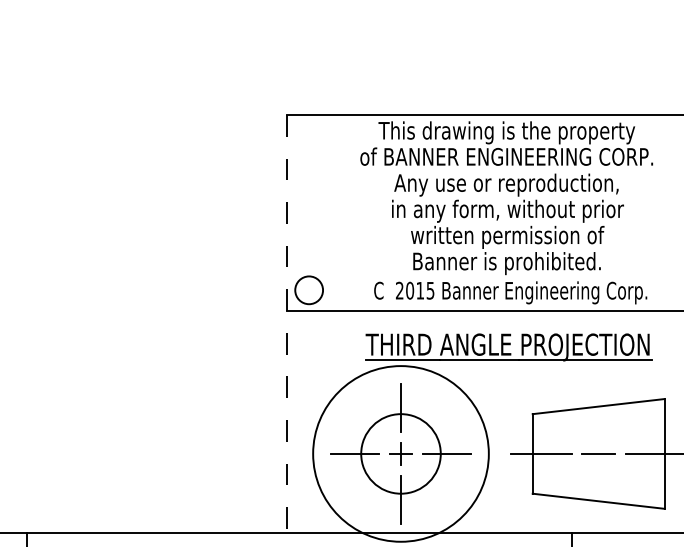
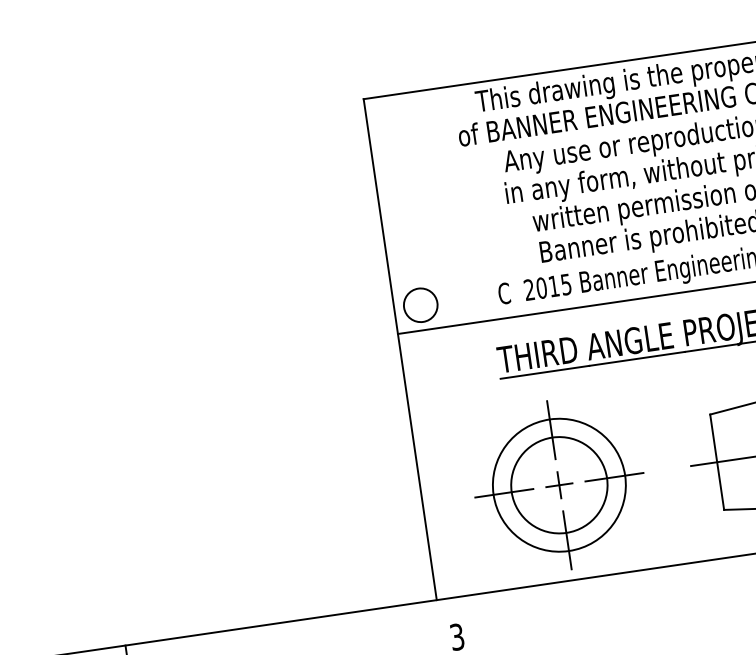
line: (287, 324) -> (400, 350), dashed -> solid
circle: (400, 453) -> (558, 484), size x0.62

